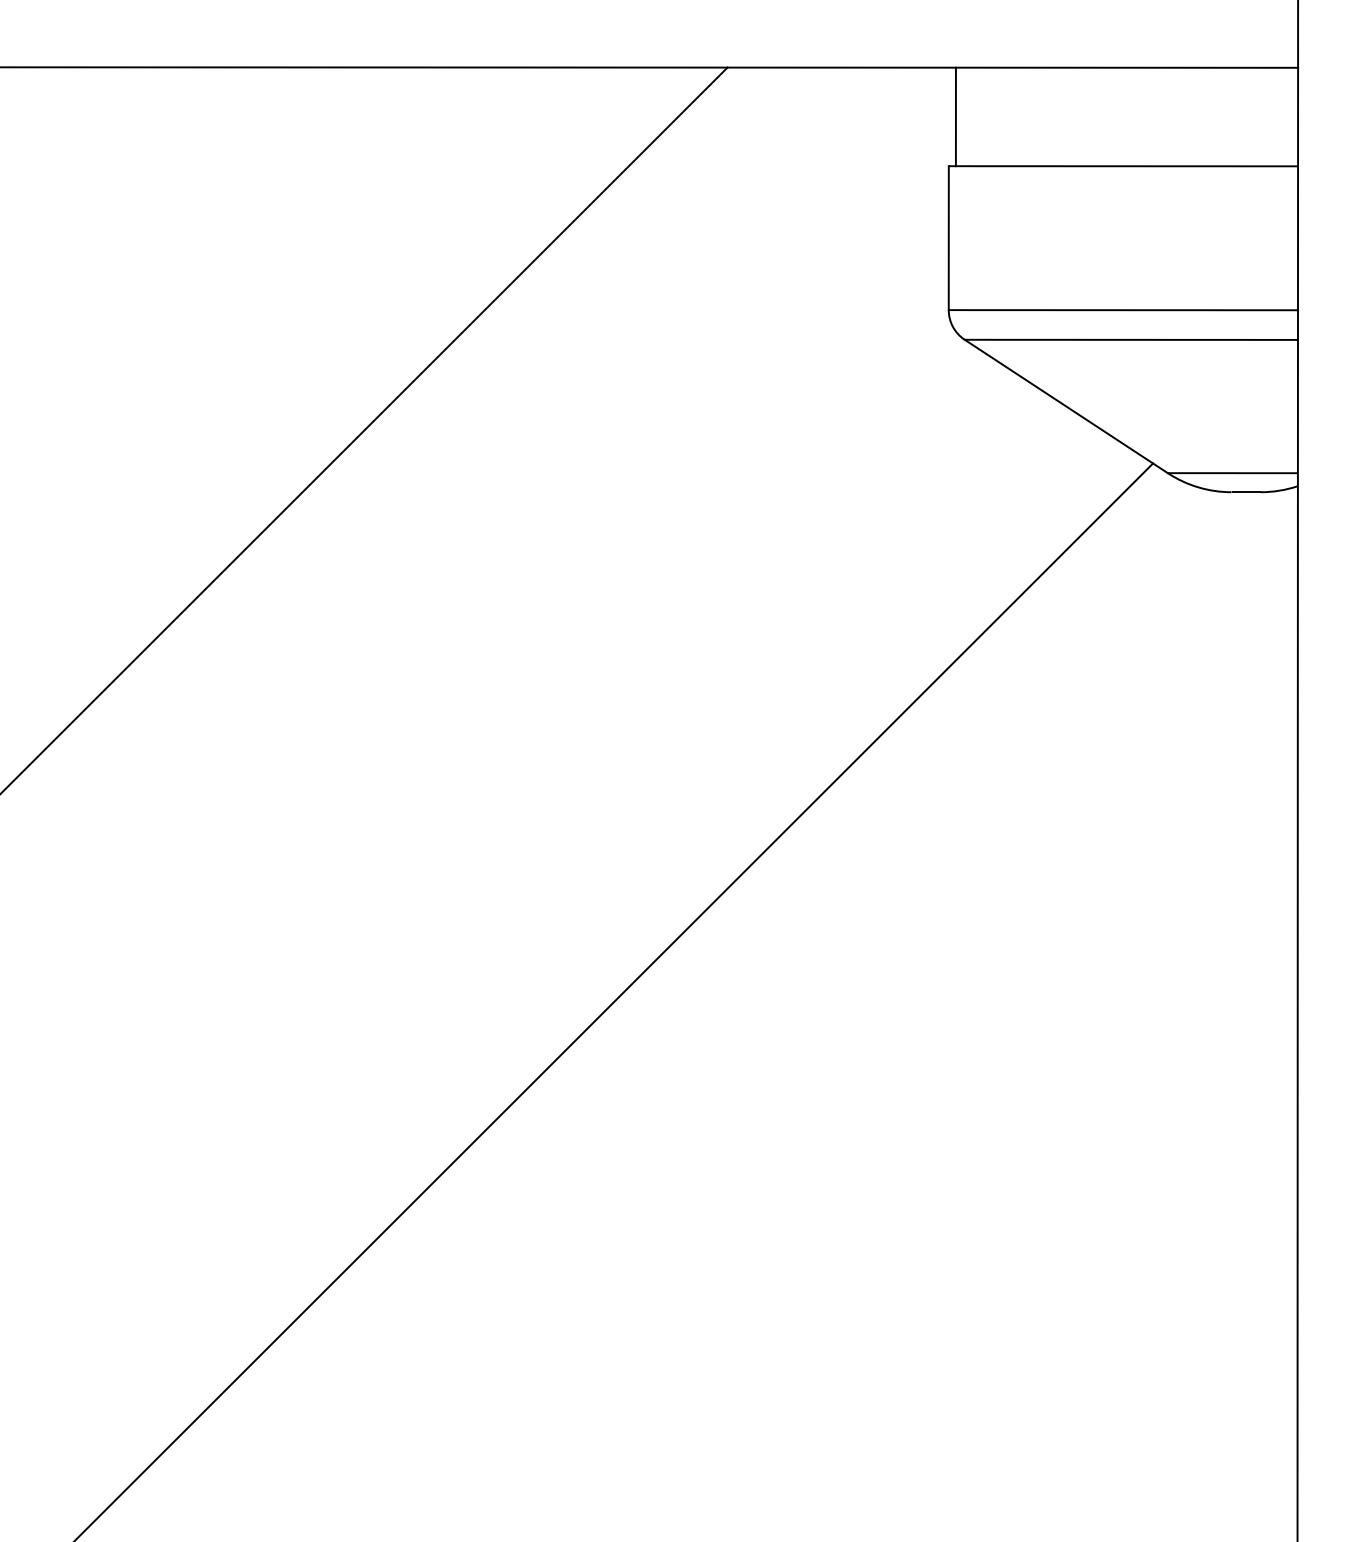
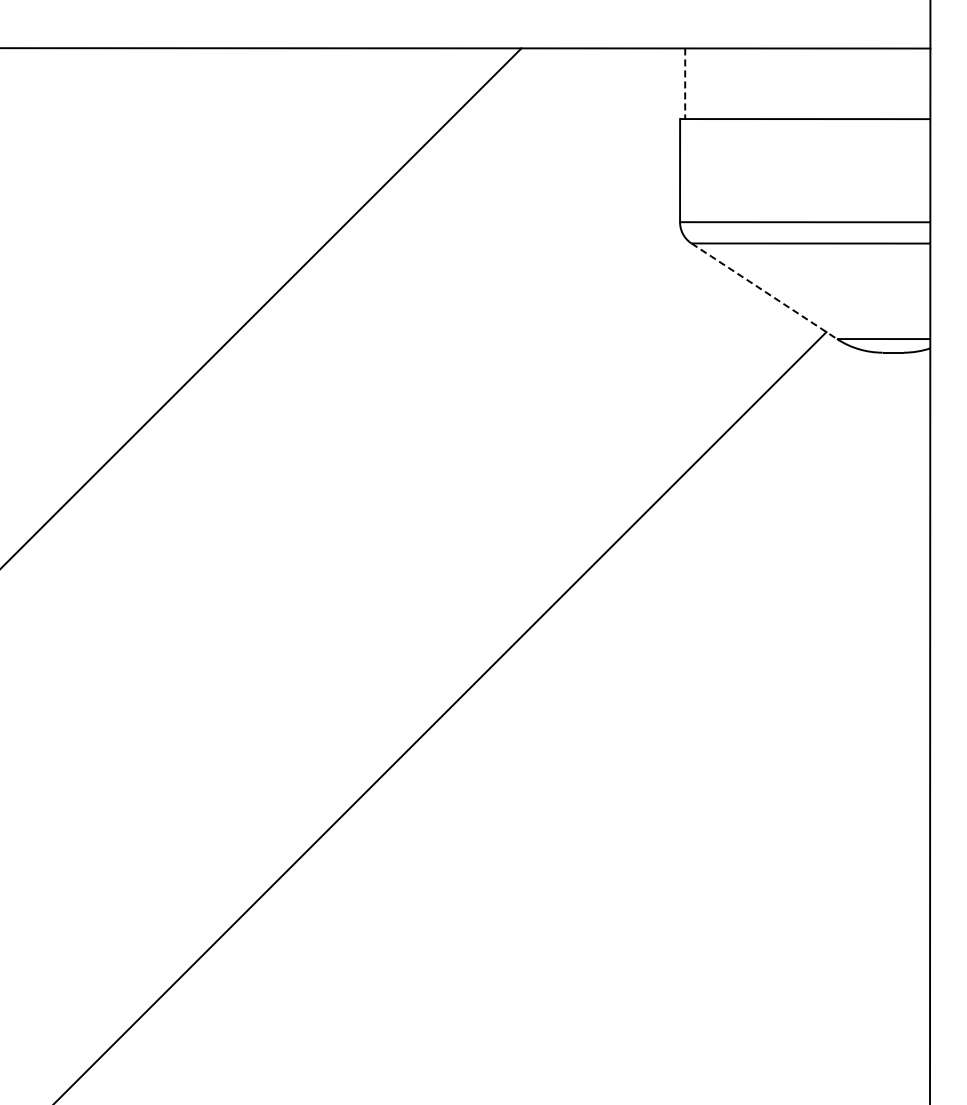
line: (956, 117) -> (685, 84), solid -> dashed
line: (1066, 406) -> (764, 291), solid -> dashed

